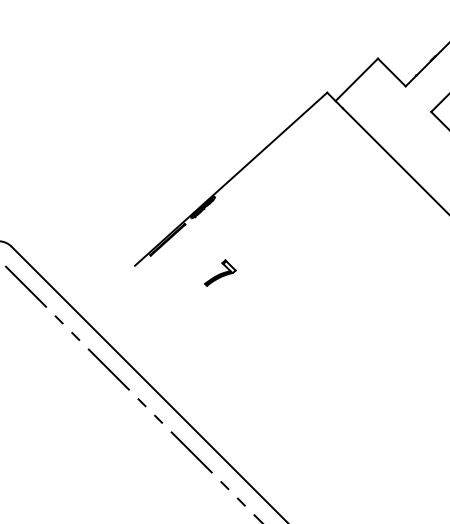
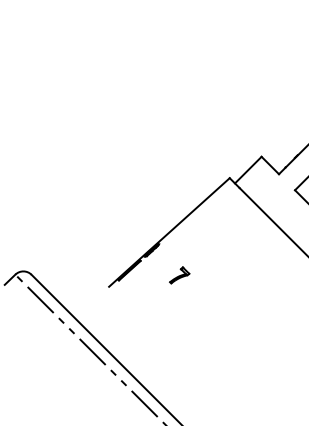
part: (220, 273) -> (179, 275), moved

